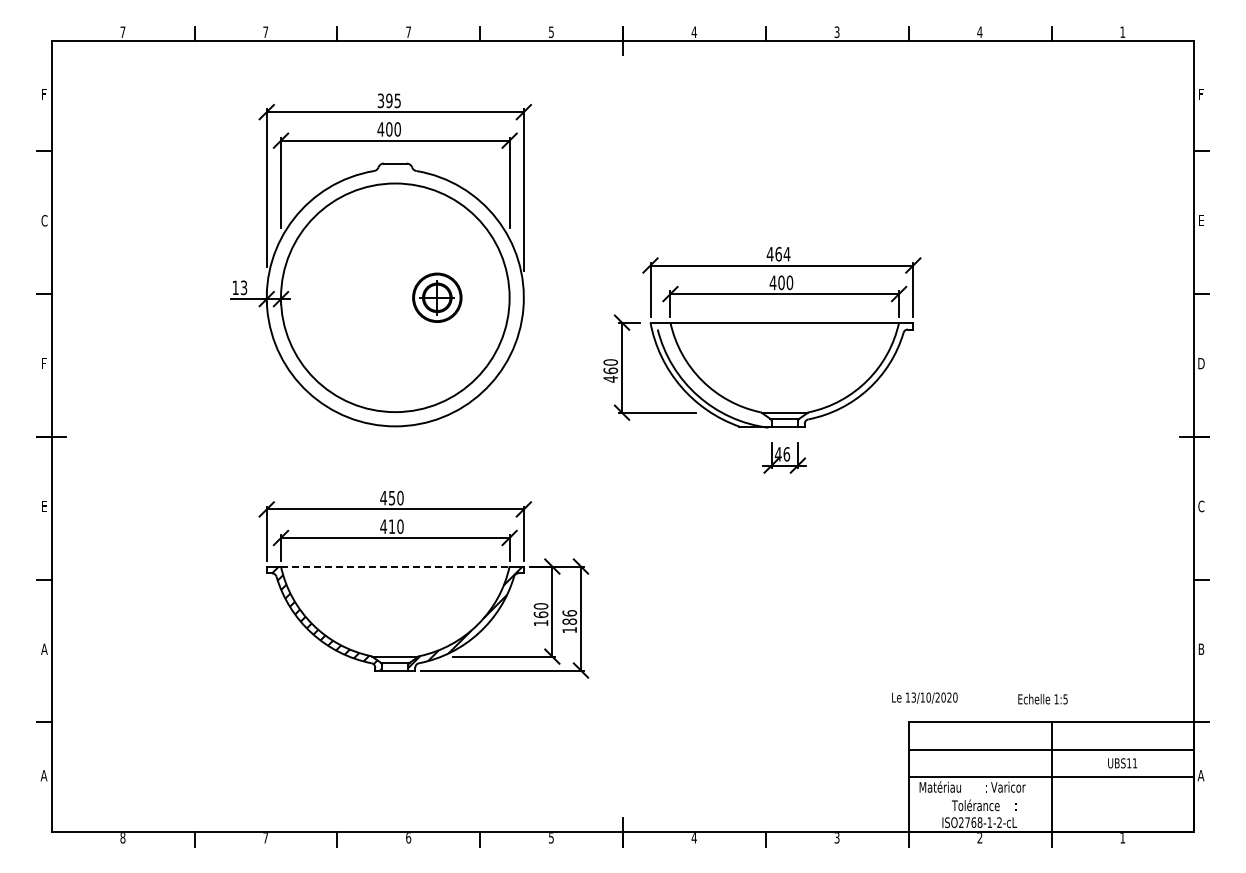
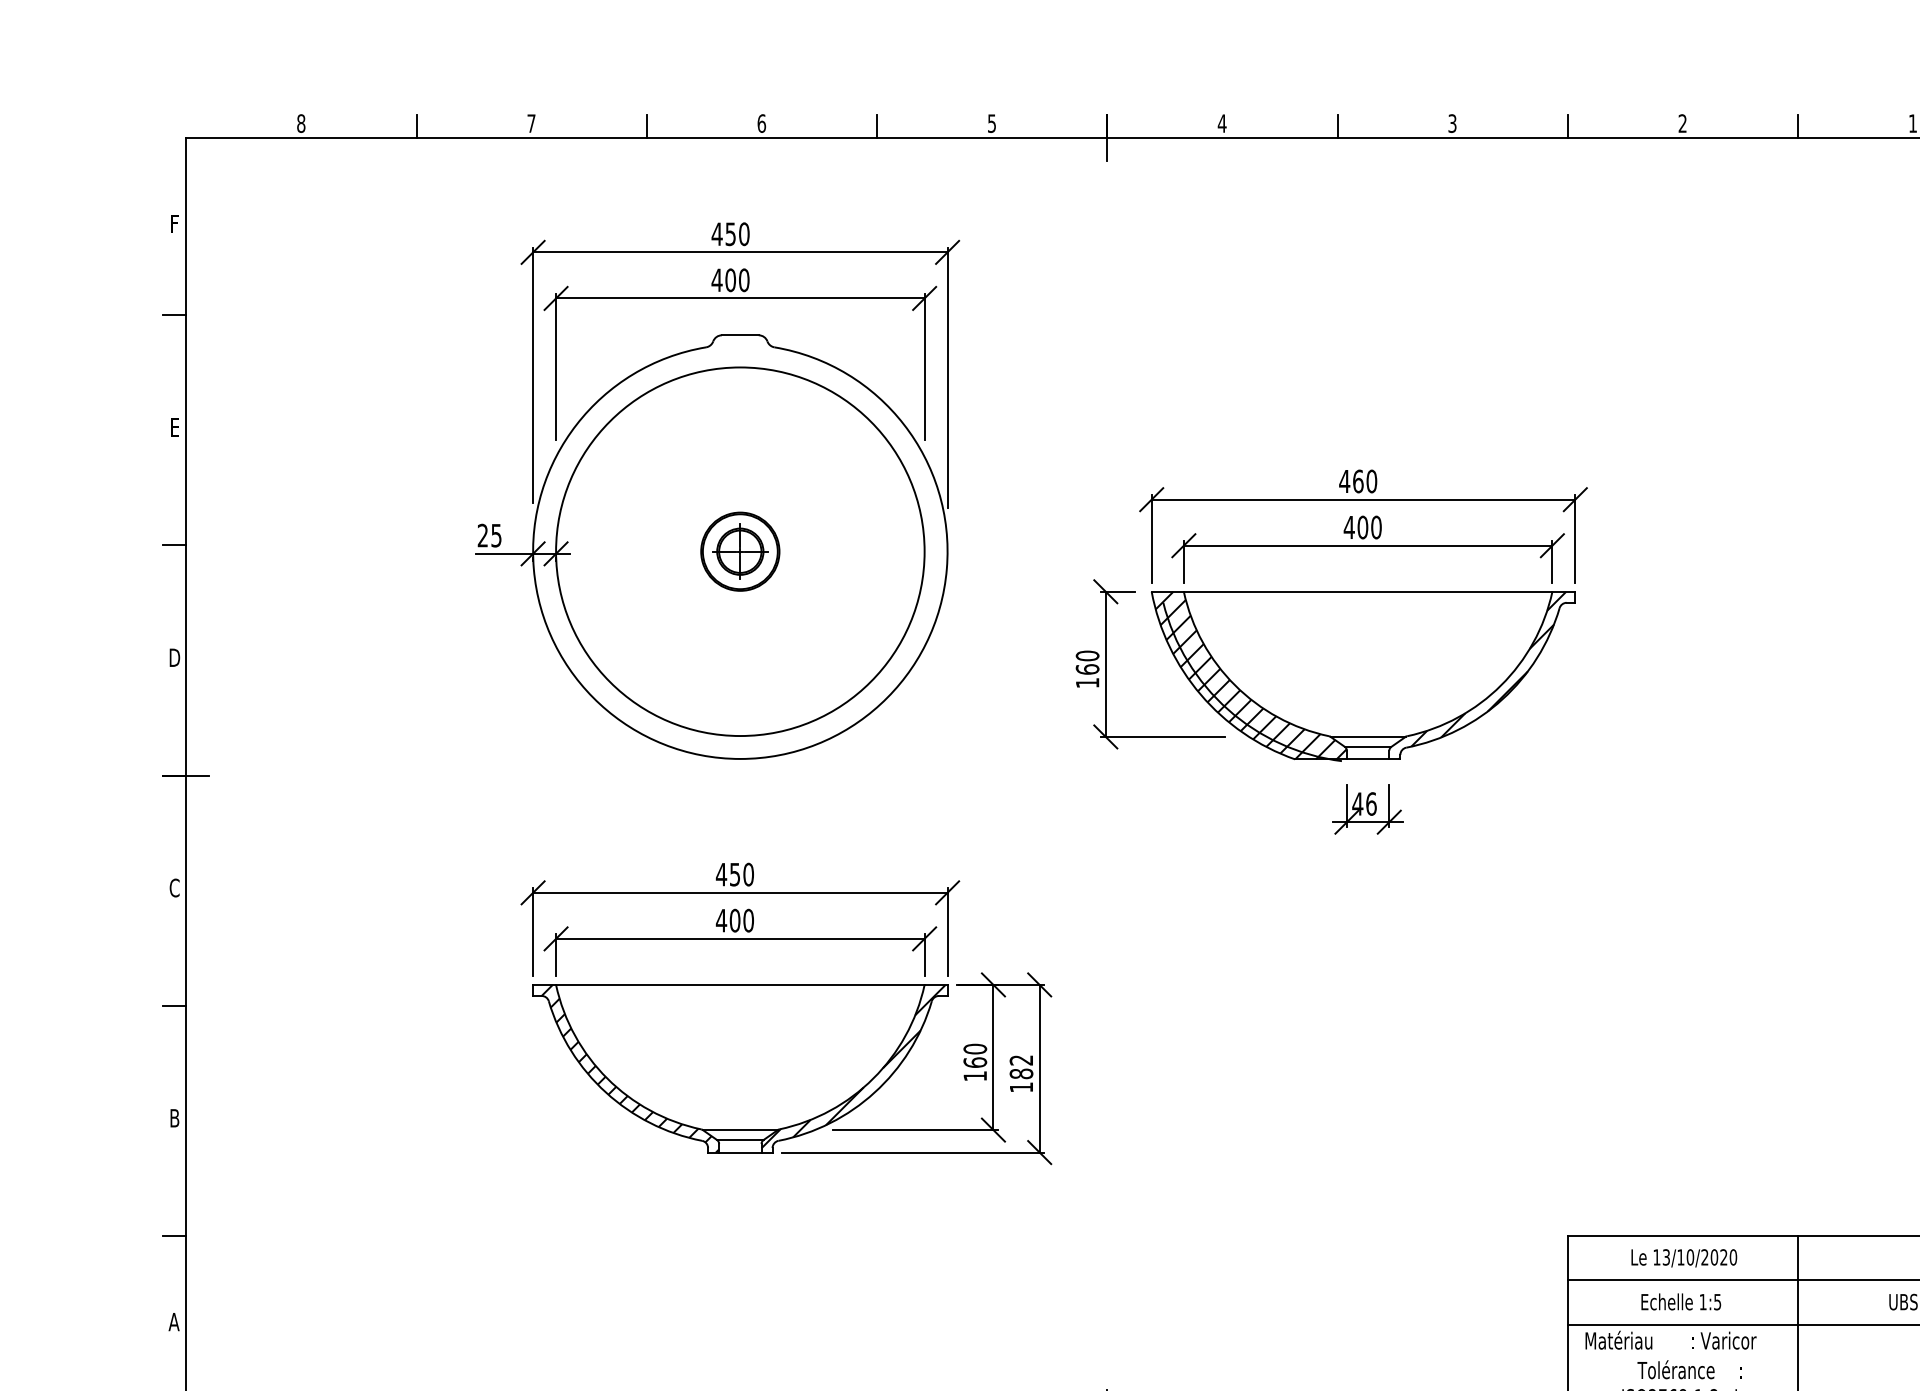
text: (122, 31) -> (300, 122), 7 -> 8
text: (408, 31) -> (761, 122), 7 -> 6
text: (979, 31) -> (1682, 122), 4 -> 2
text: (389, 100) -> (730, 233), 395 -> 450
text: (44, 220) -> (174, 427), C -> E
text: (786, 254) -> (1370, 481), 464 -> 460
text: (239, 287) -> (489, 535), 13 -> 25
part: (437, 297) -> (740, 551), moved
text: (44, 363) -> (174, 657), F -> D
hatch: (710, 374) -> (1248, 675), added
hatch: (855, 374) -> (1482, 675), added
text: (610, 378) -> (1087, 681), 460 -> 160
text: (44, 506) -> (174, 888), E -> C
text: (391, 526) -> (734, 920), 410 -> 400
line: (395, 566) -> (740, 984), dashed -> solid
text: (569, 613) -> (1021, 1060), 186 -> 182
text: (44, 648) -> (174, 1117), A -> B
text: (924, 697) -> (1683, 1257), moved
text: (1042, 699) -> (1680, 1302), moved

